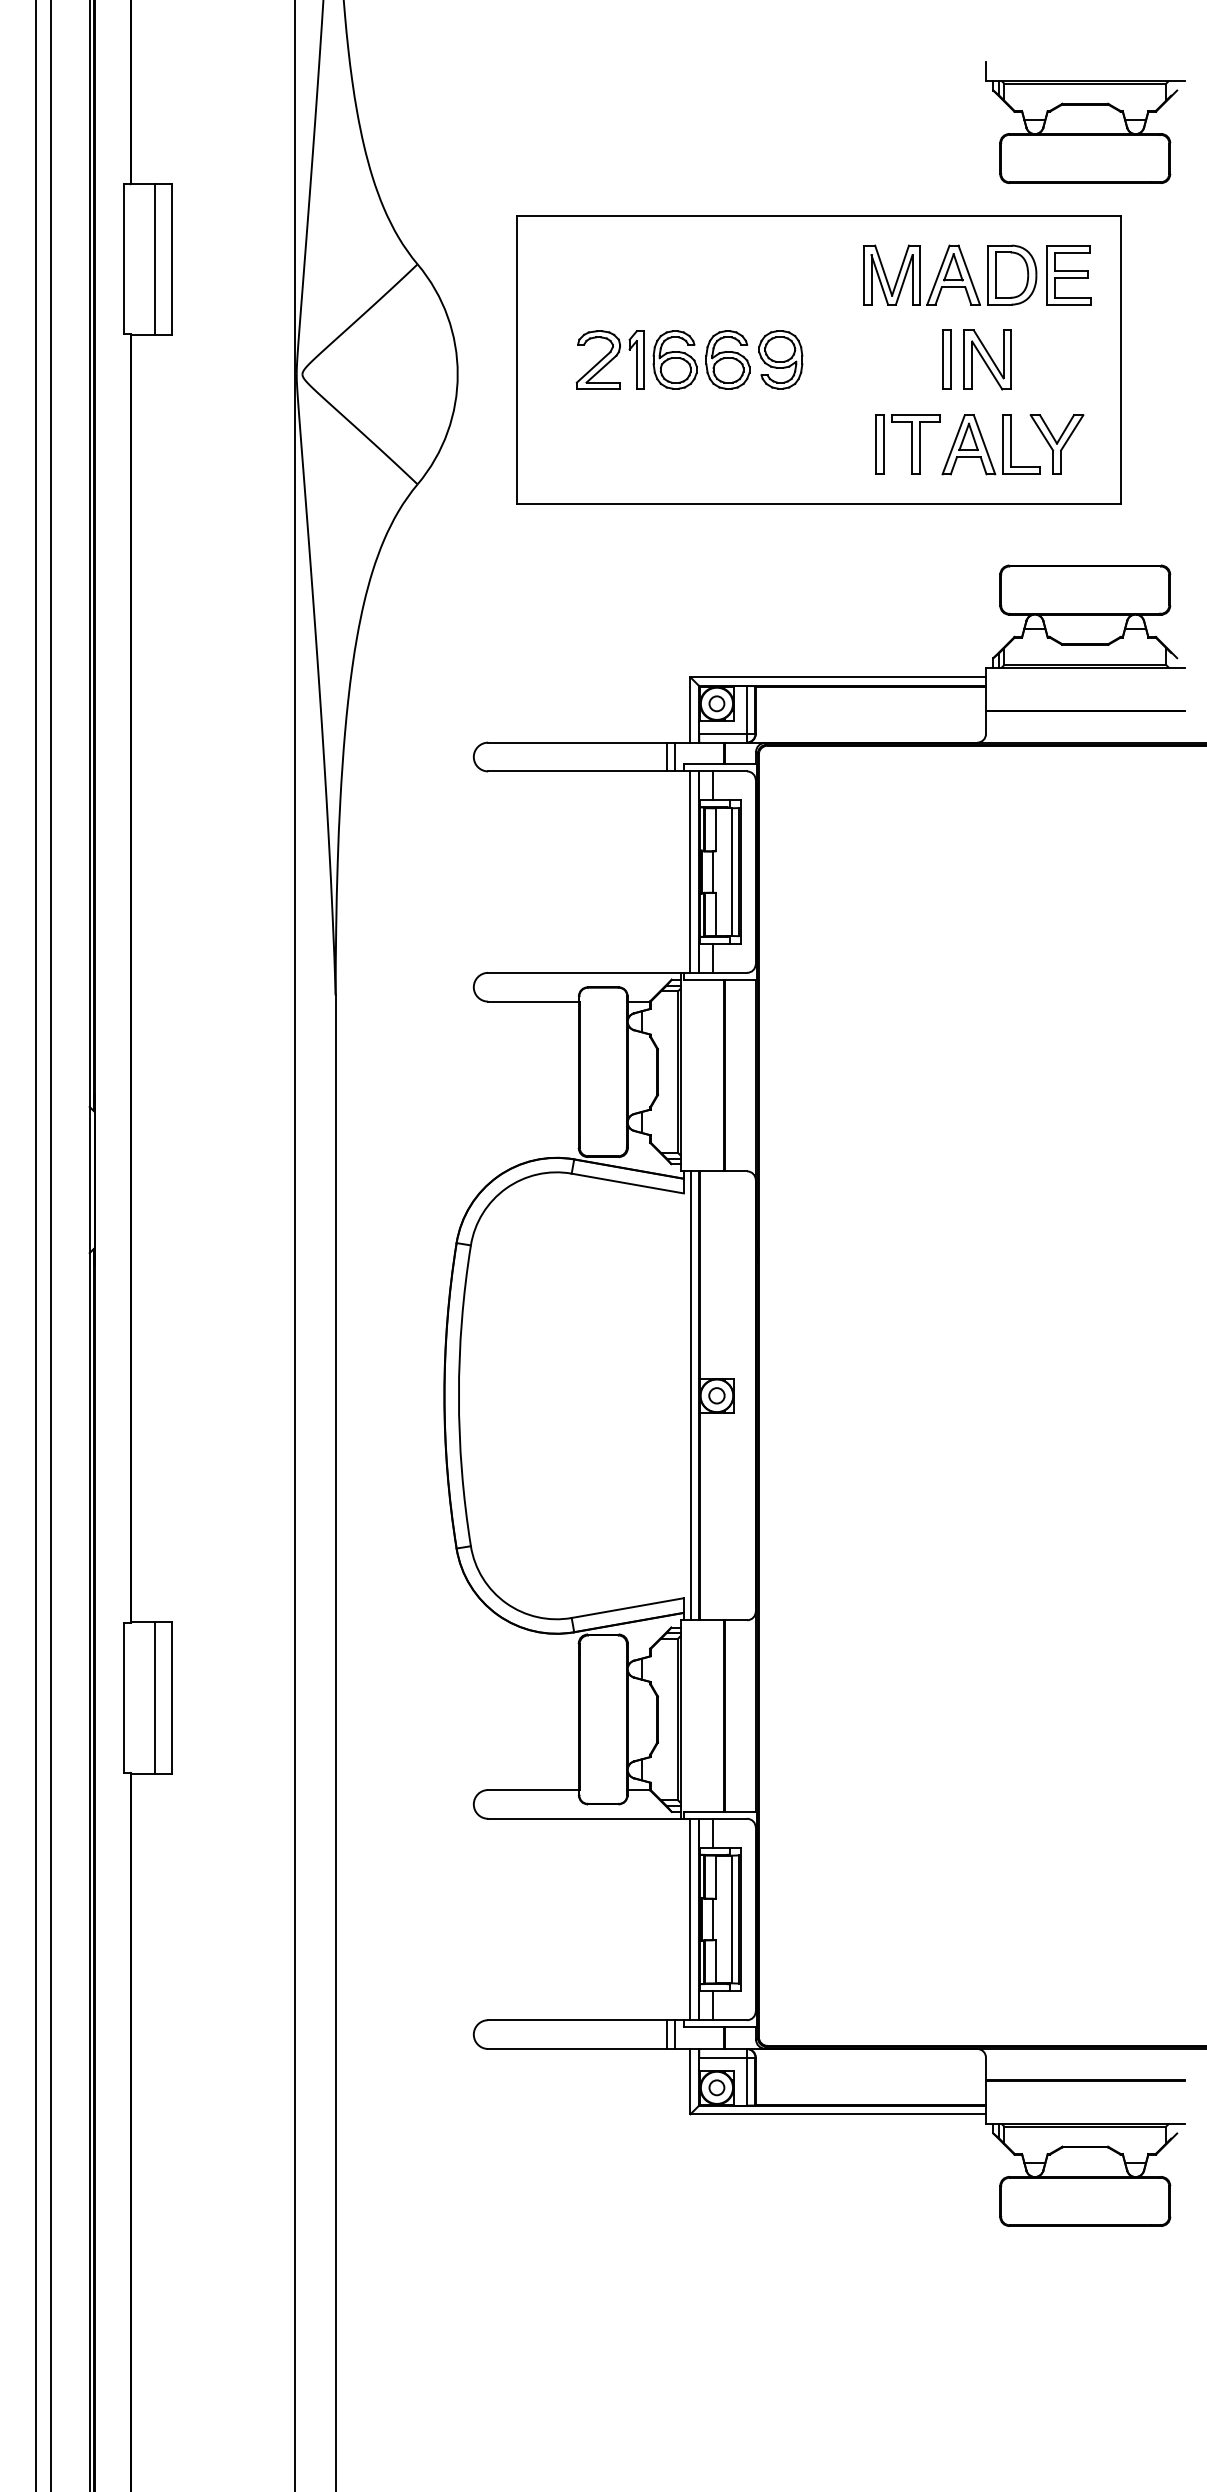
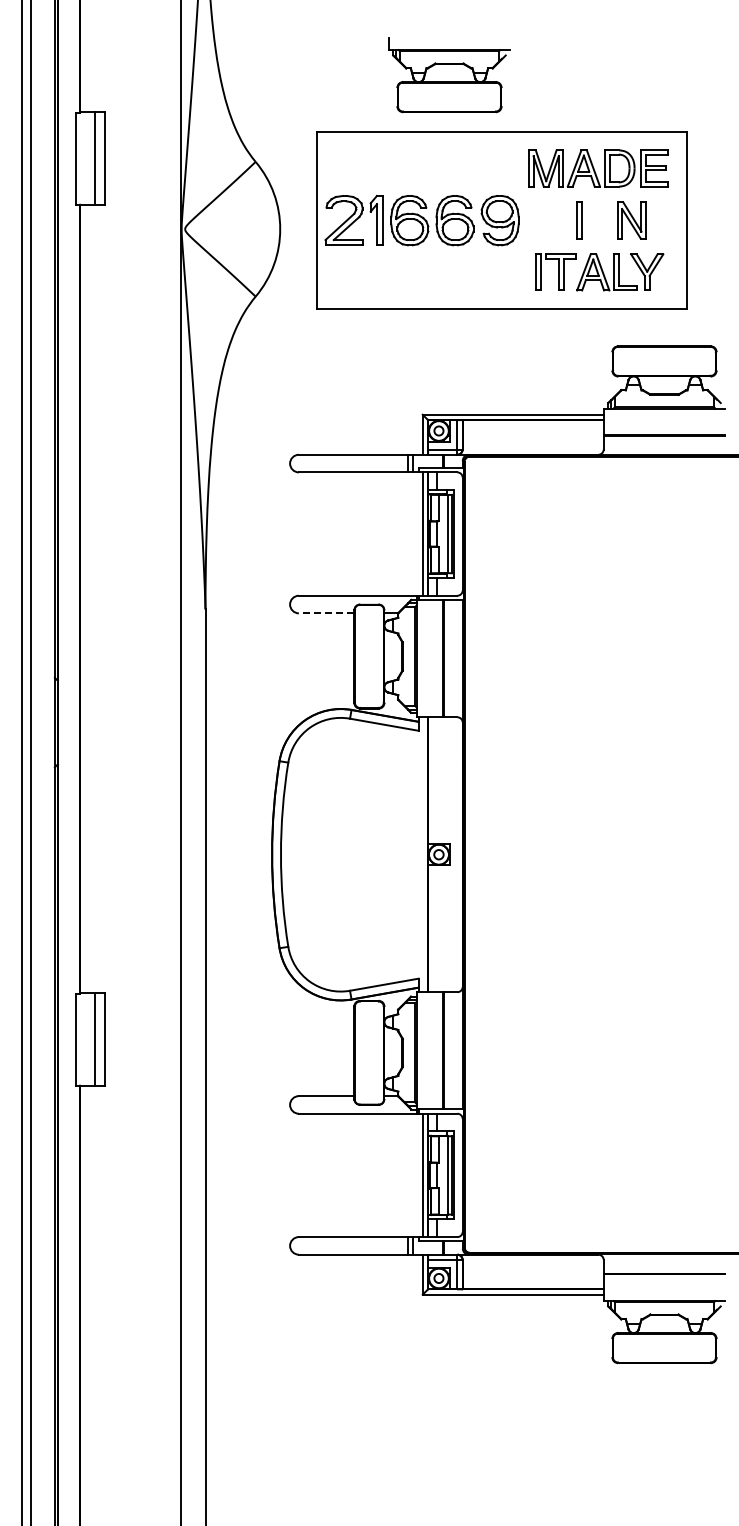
part: (1085, 123) -> (449, 75), moved
part: (690, 358) -> (422, 219), size x1.4
part: (987, 360) -> (631, 220), moved
line: (533, 1001) -> (326, 613), solid -> dashed
line: (690, 1395) -> (422, 854), removed

